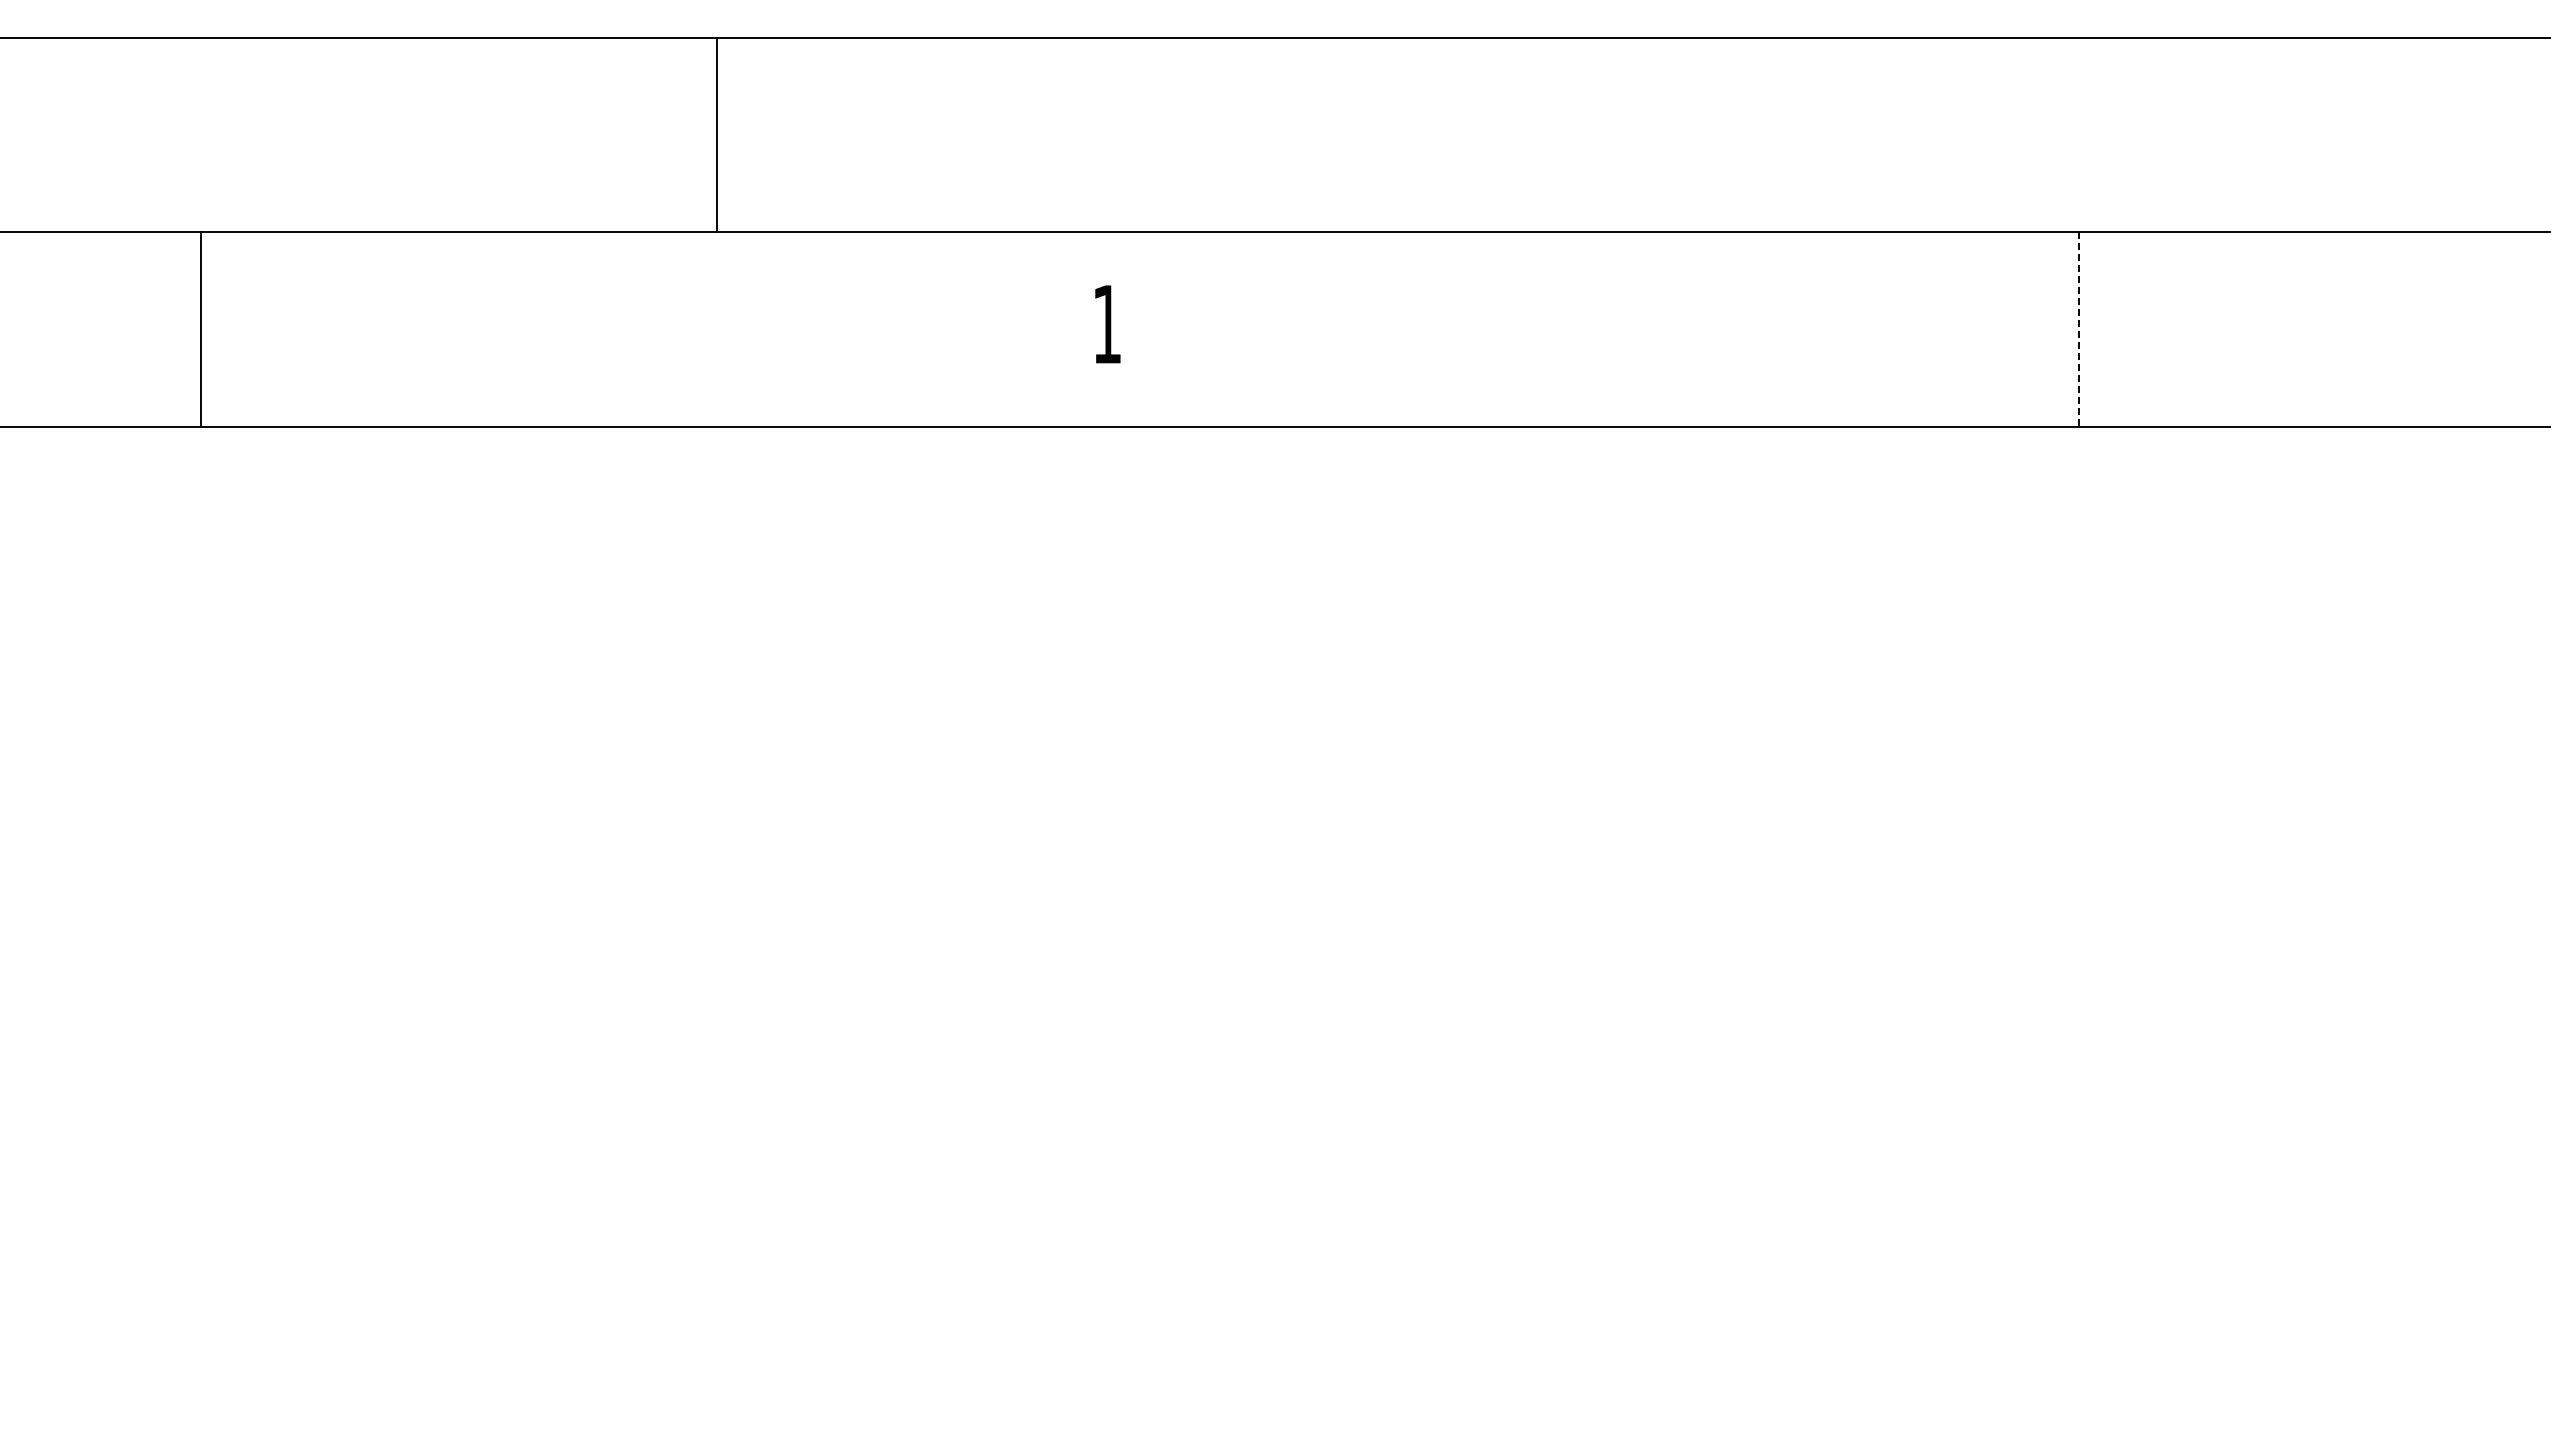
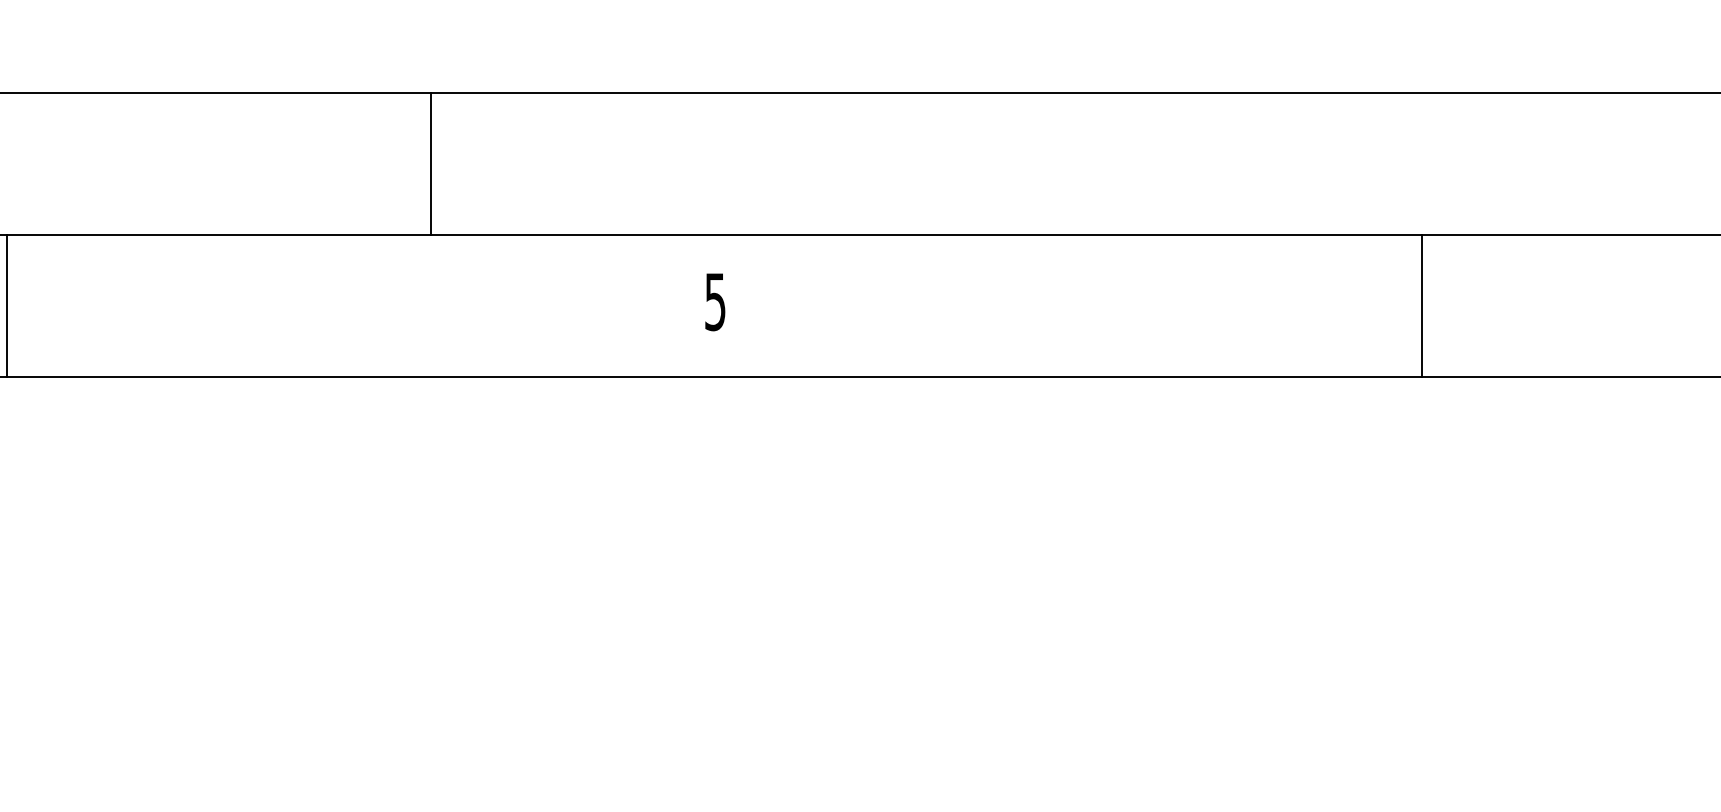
text: (1106, 324) -> (714, 302), 1 -> 5
line: (200, 329) -> (6, 305), moved
line: (2078, 330) -> (1422, 306), dashed -> solid

